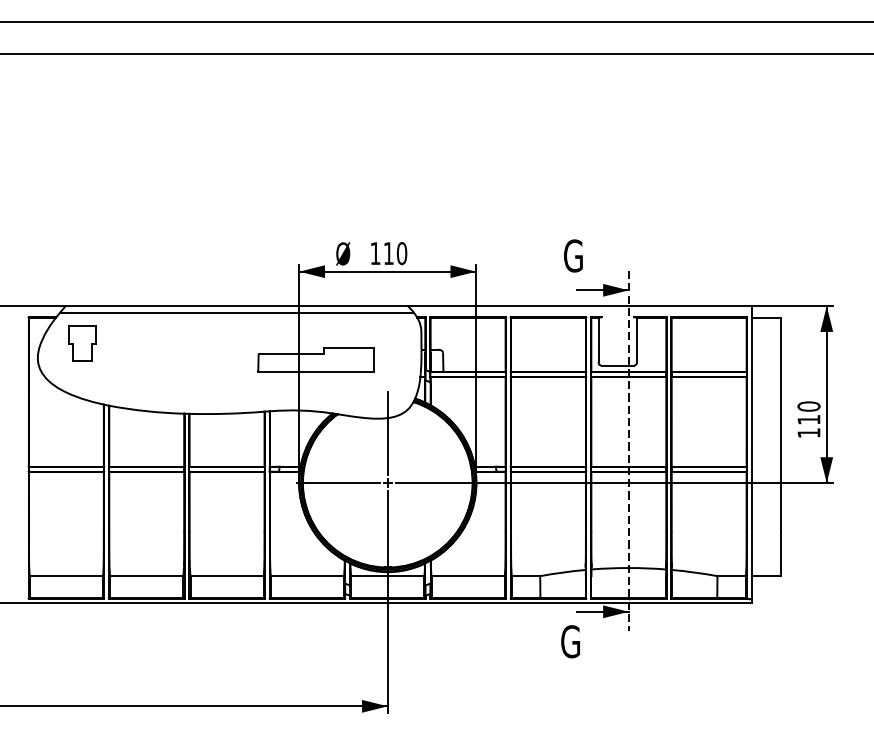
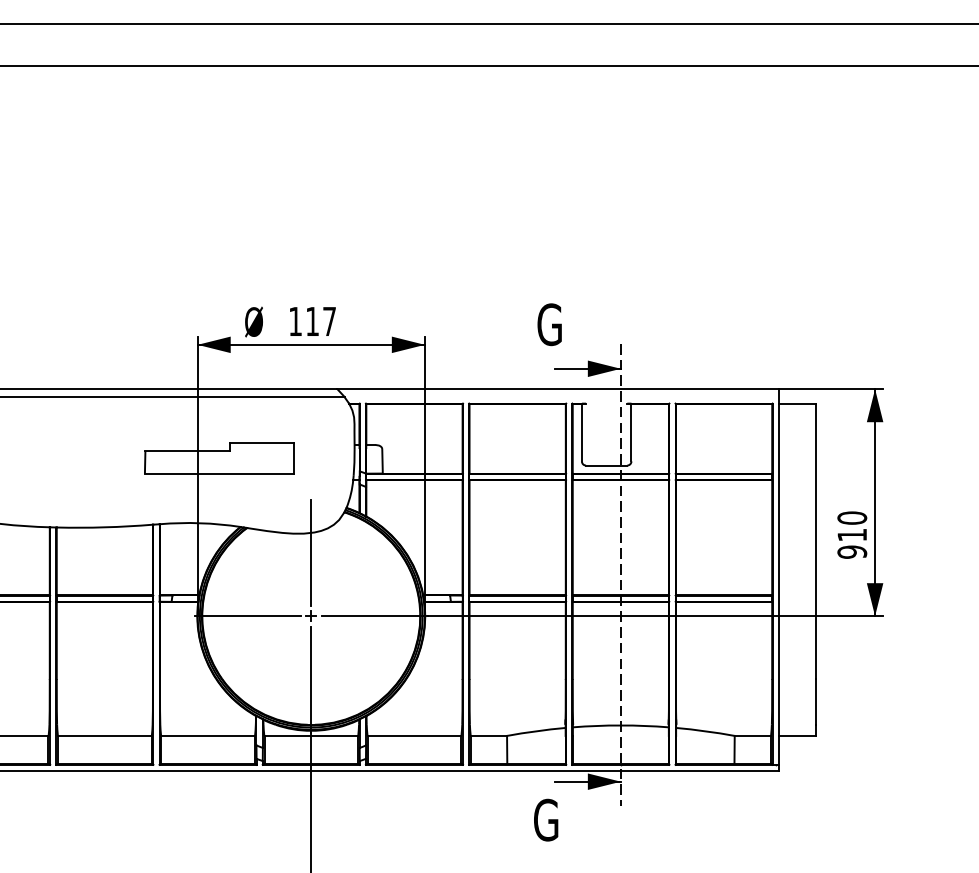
text: (401, 253) -> (328, 321), 110 -> 117
text: (808, 433) -> (851, 552), 110 -> 910

